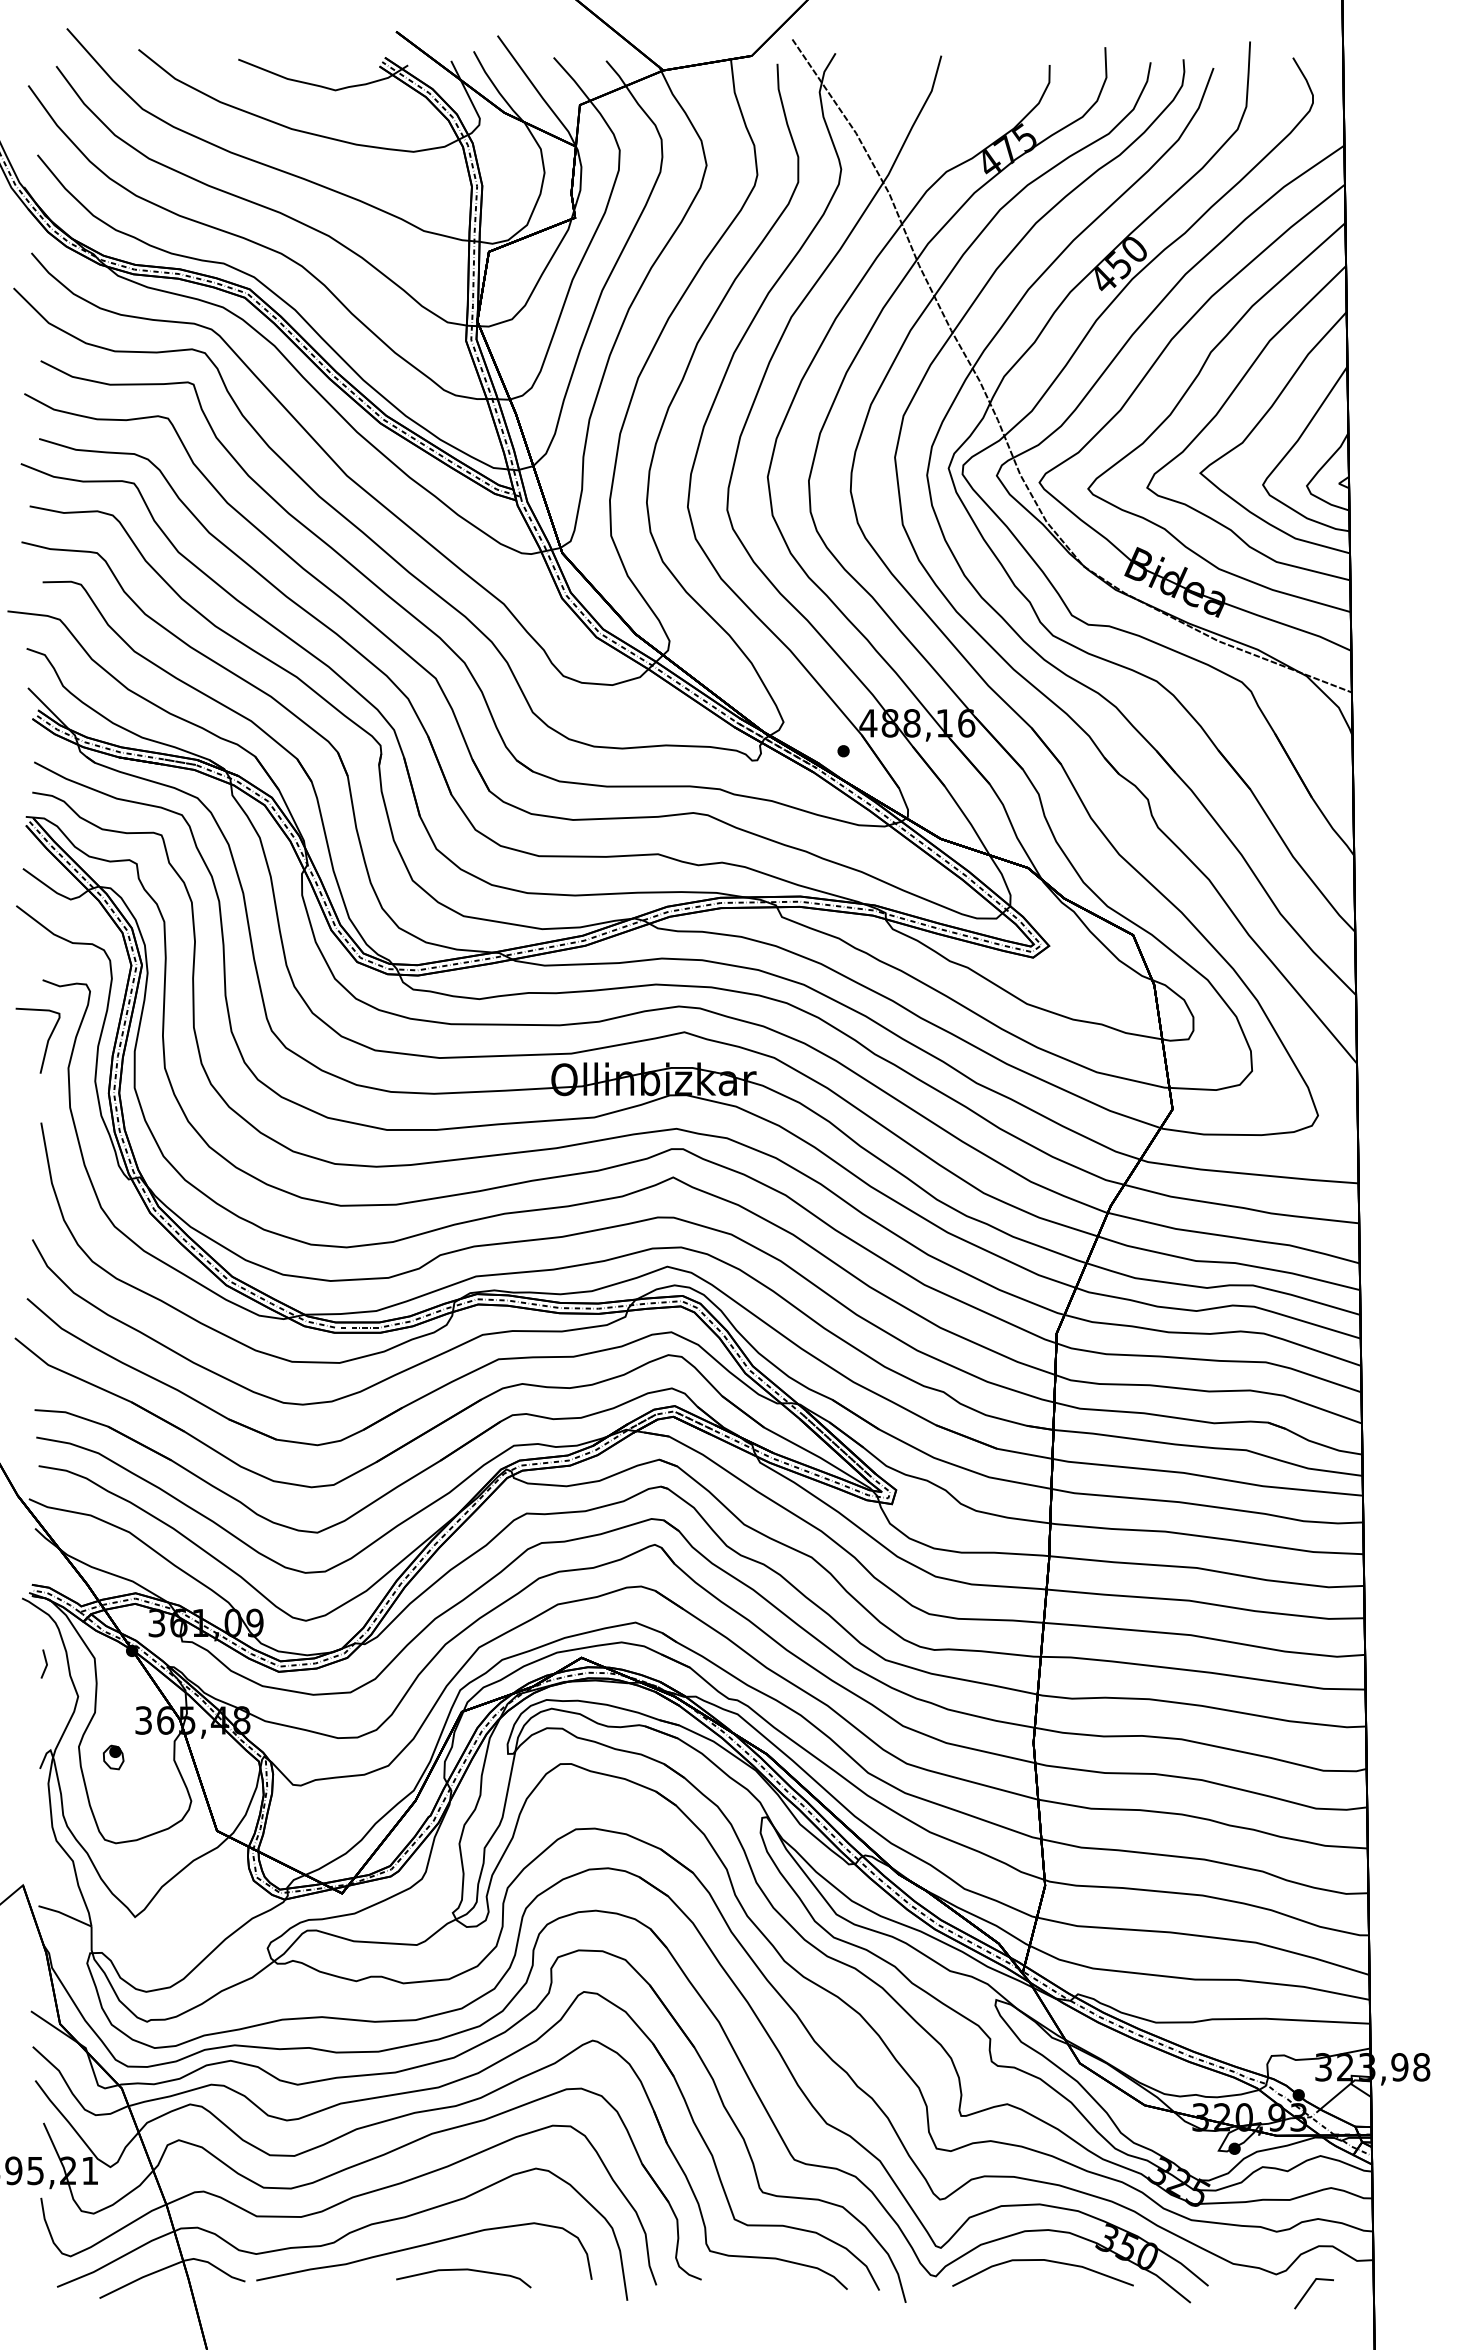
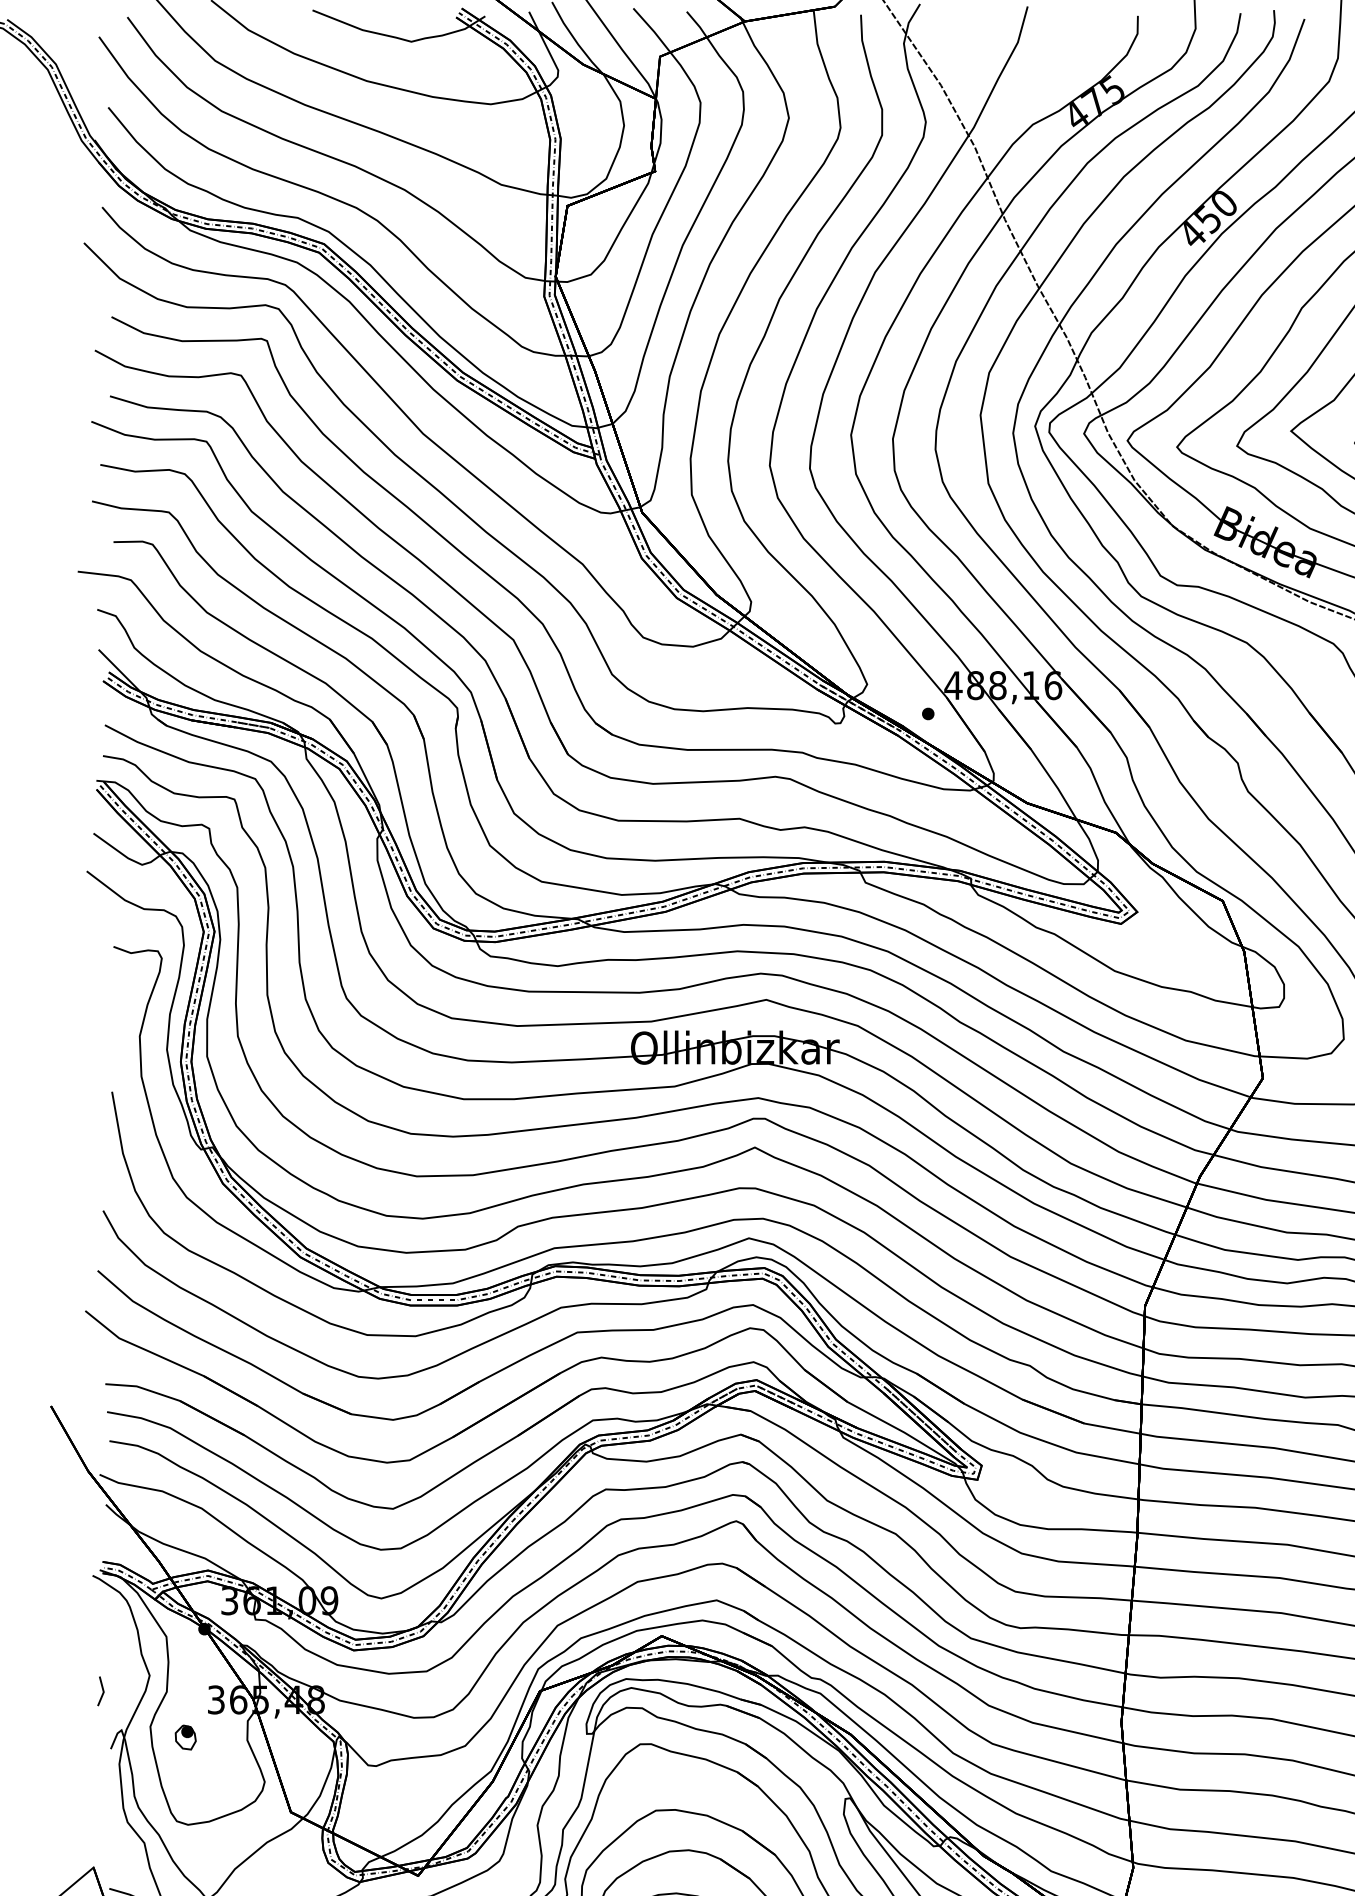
curve: (46, 1043) -> (117, 1011), removed
line: (45, 1663) -> (102, 1690), moved

